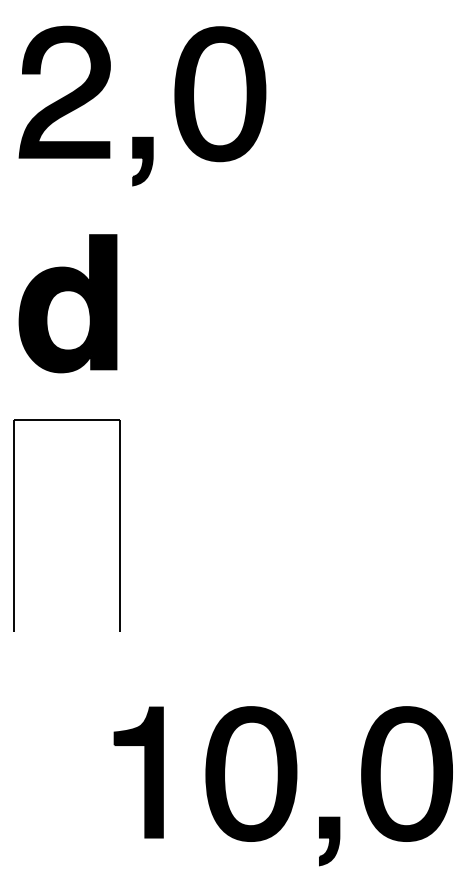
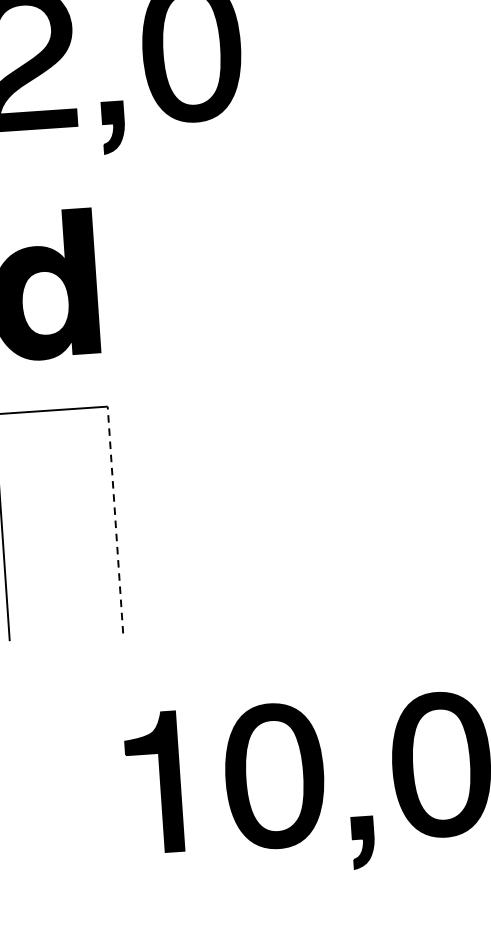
line: (119, 526) -> (115, 520), solid -> dashed

